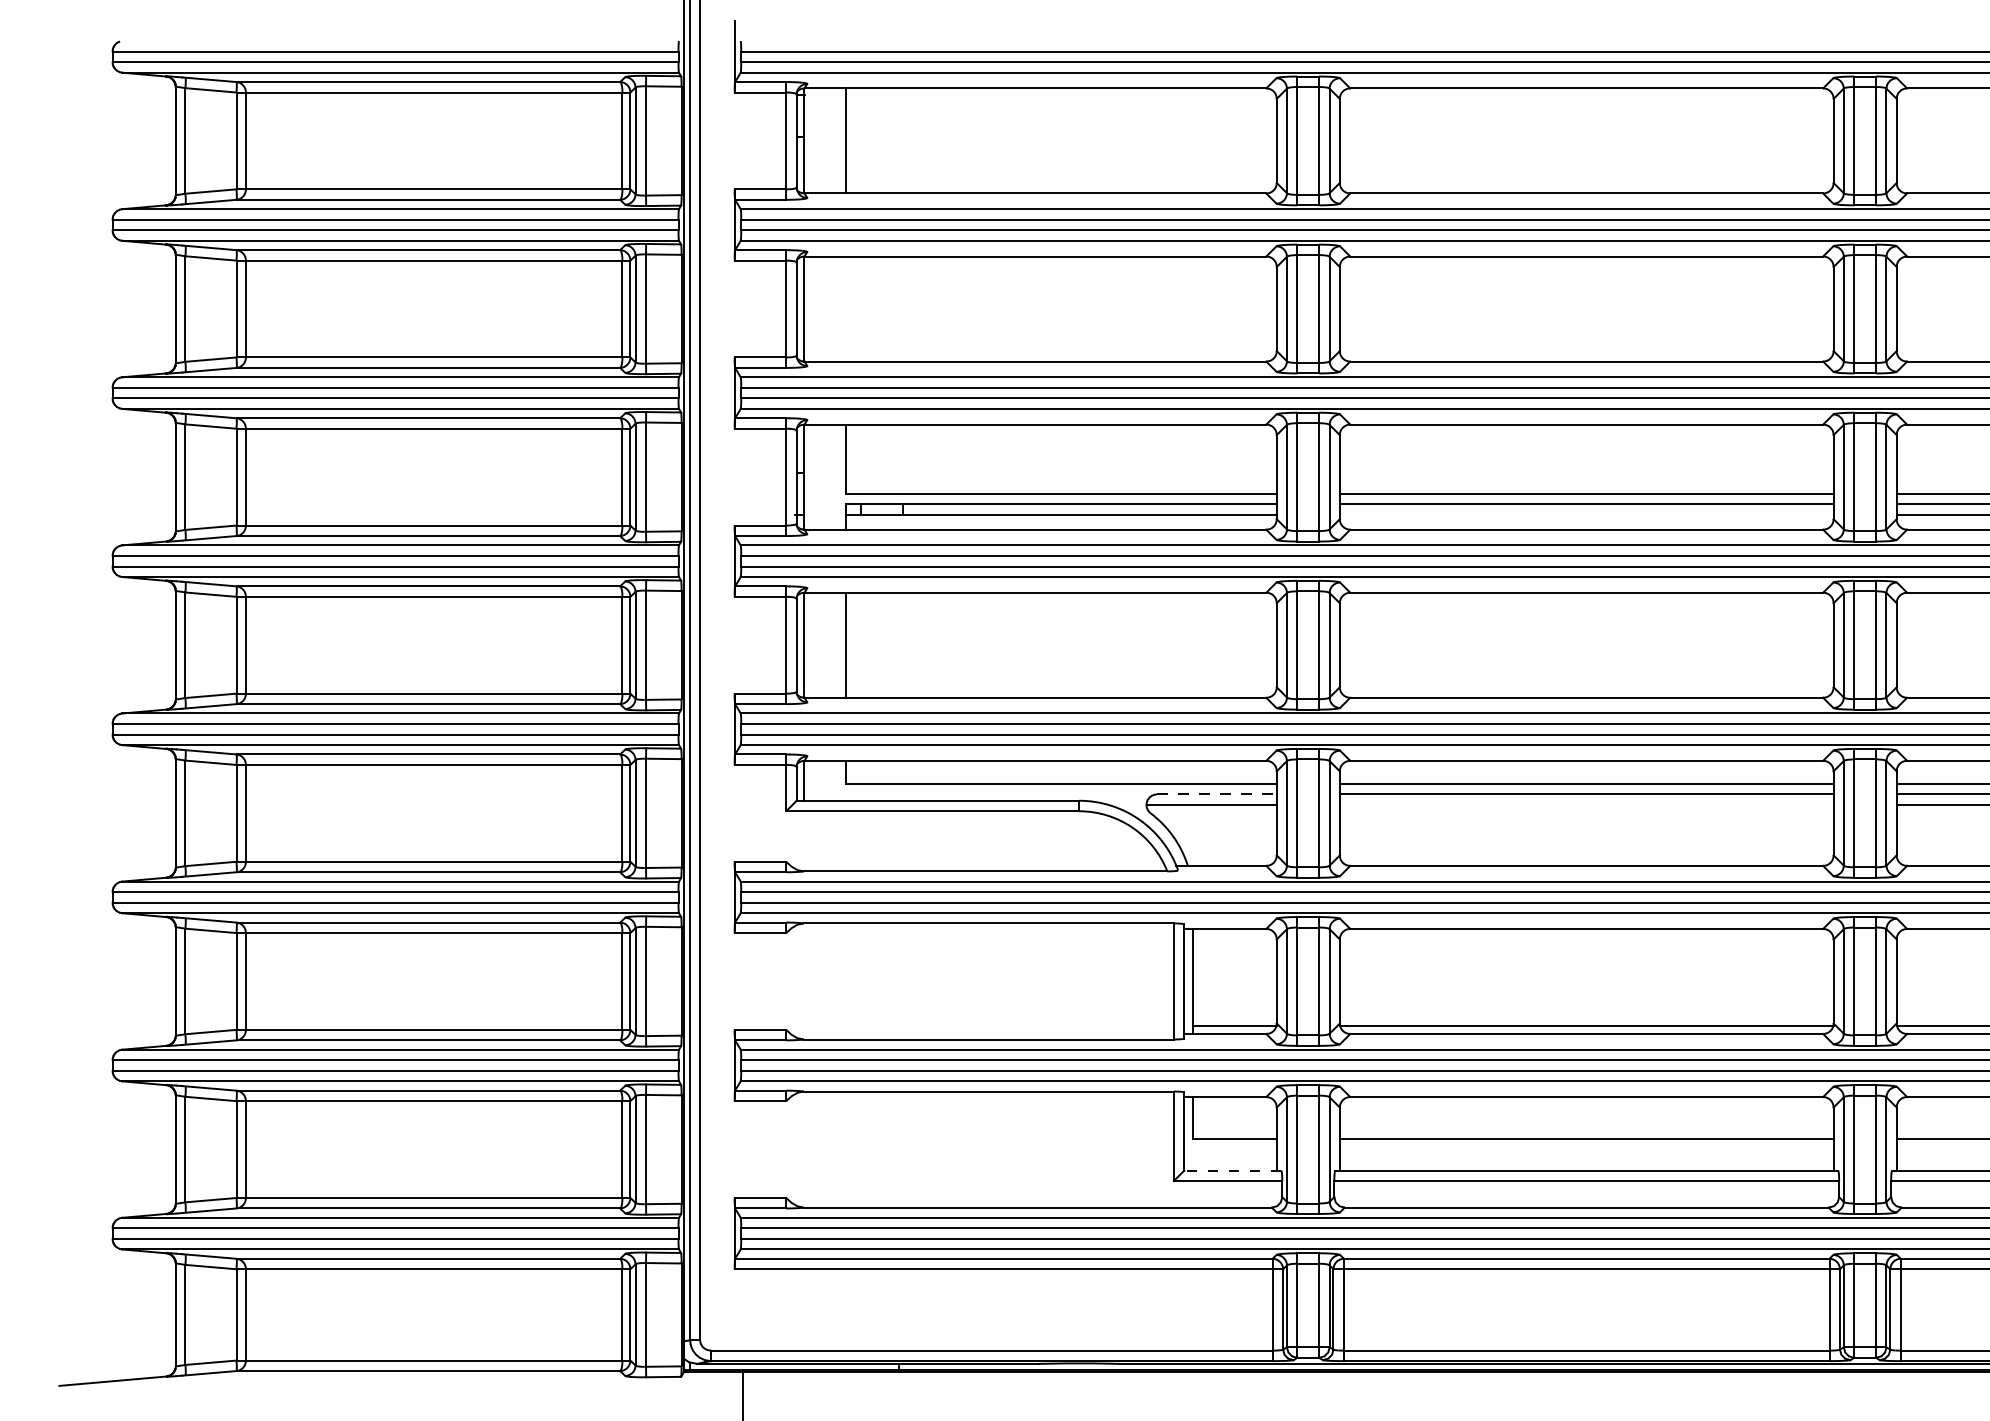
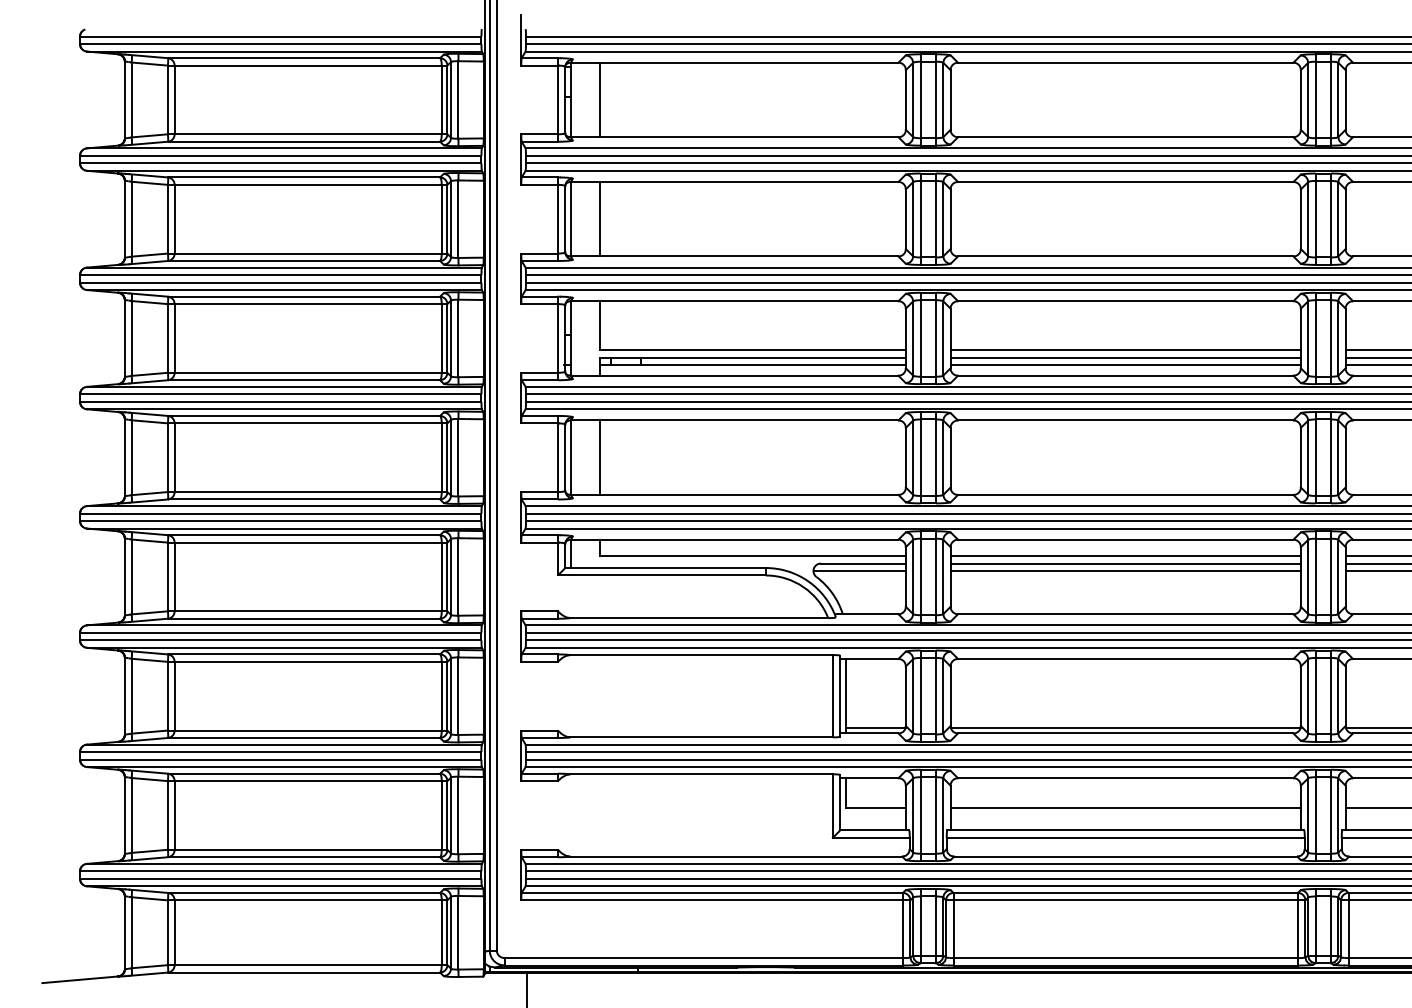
line: (846, 308) -> (600, 218), added
line: (1586, 515) -> (1125, 365), added
line: (1217, 794) -> (863, 563), dashed -> solid
line: (1586, 805) -> (1125, 571), added
line: (1232, 1170) -> (874, 830), dashed -> solid

